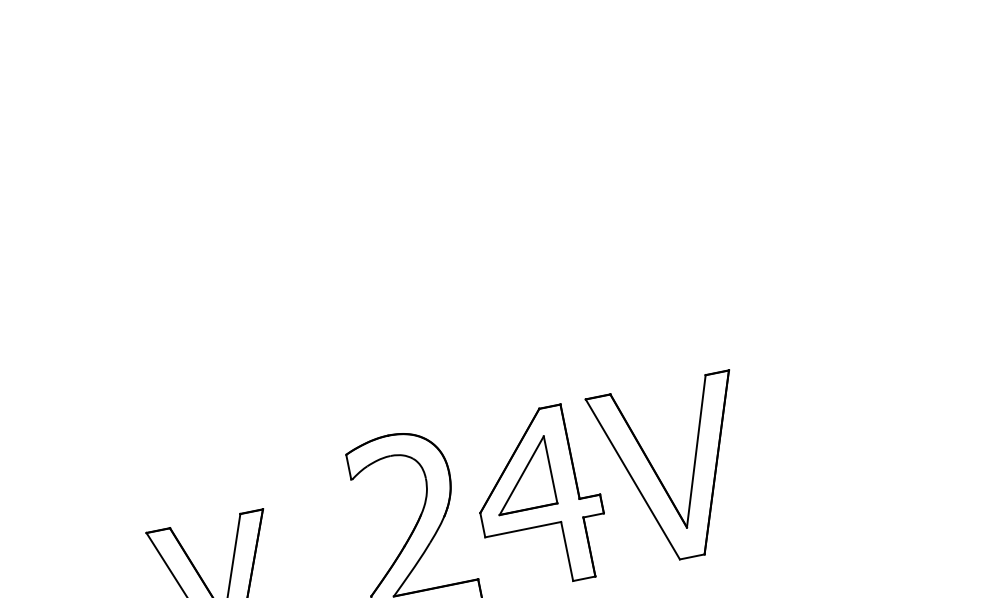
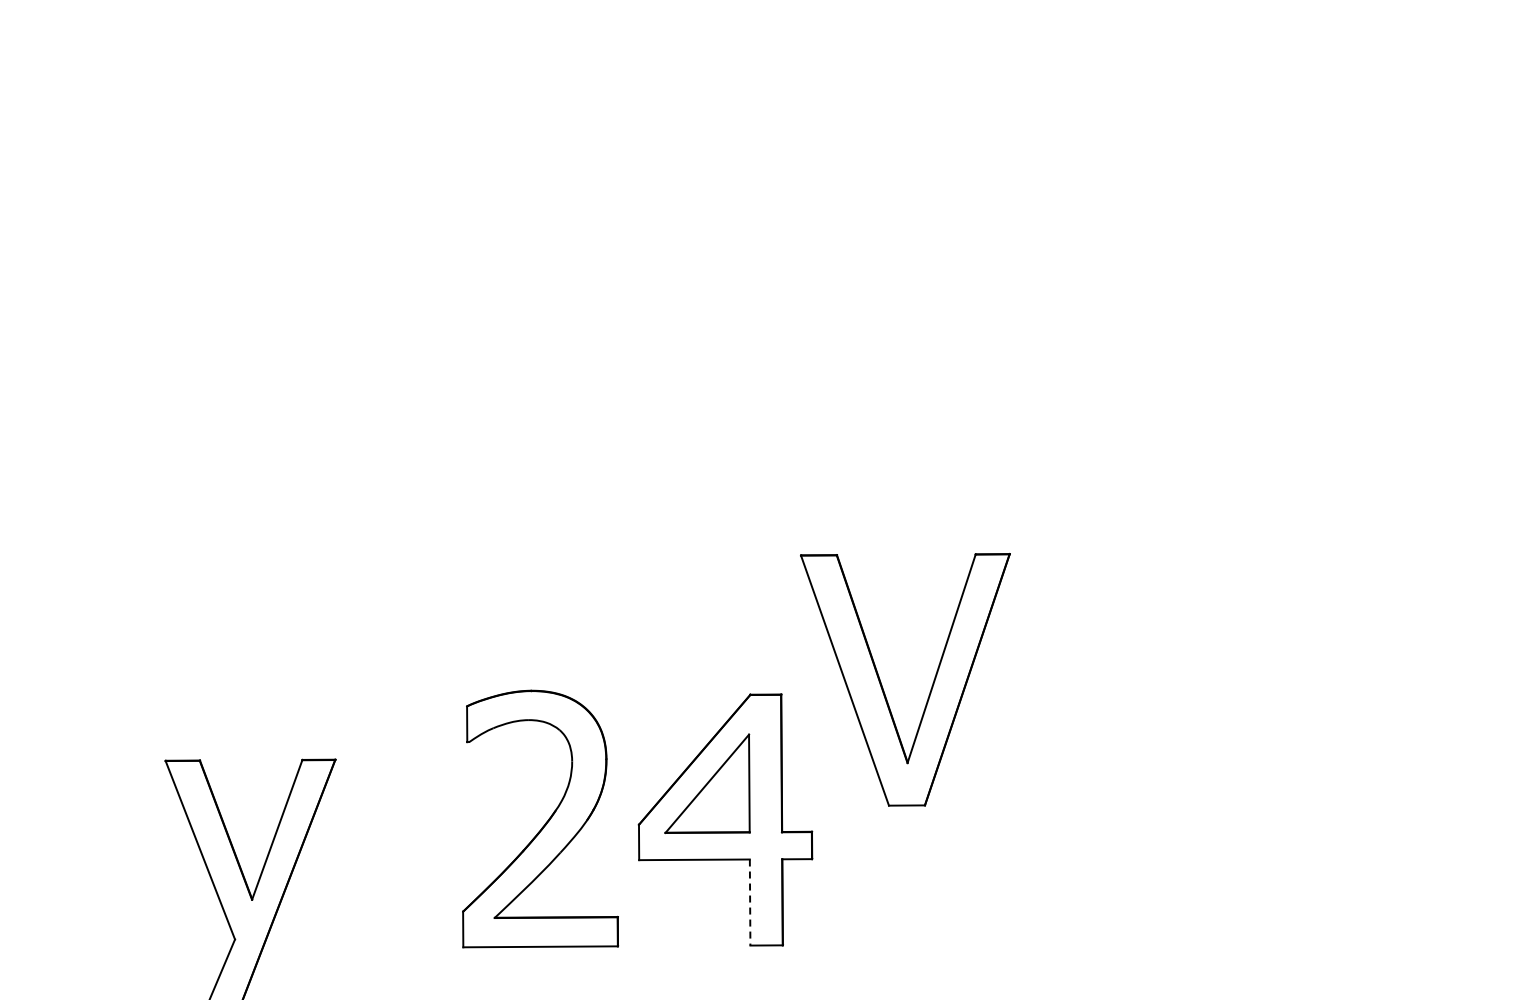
part: (660, 479) -> (883, 687), moved
line: (567, 552) -> (750, 903), solid -> dashed

